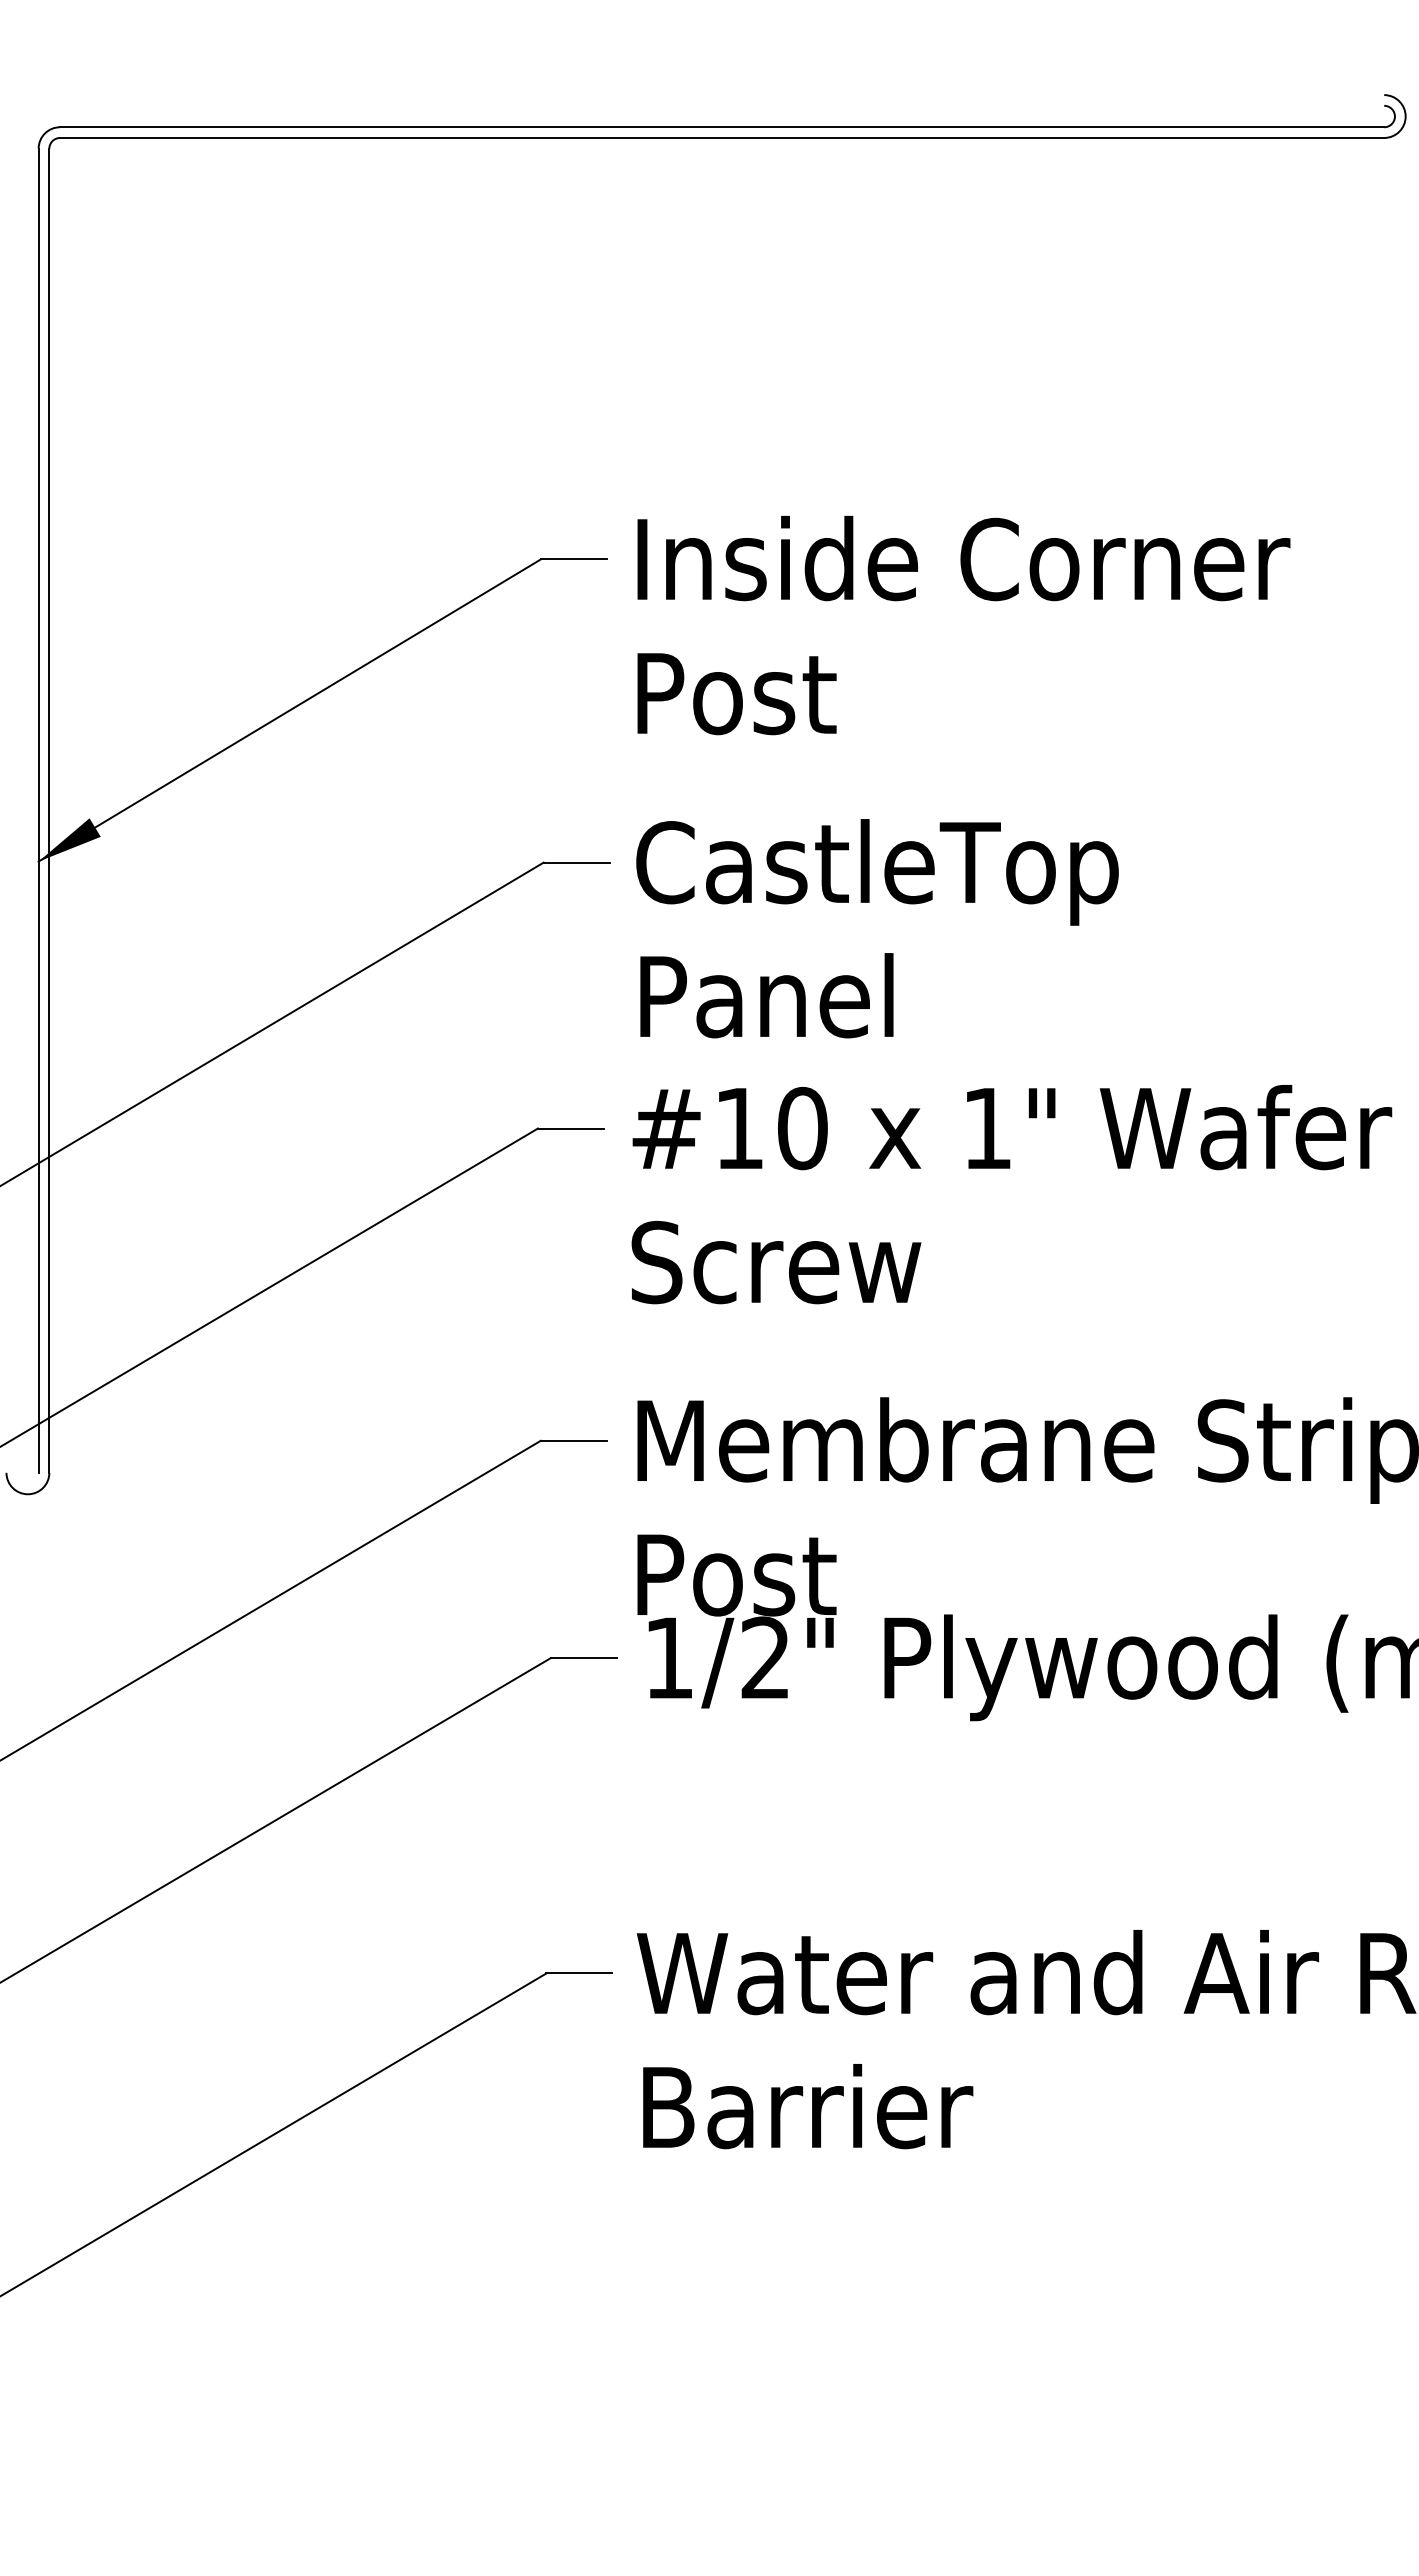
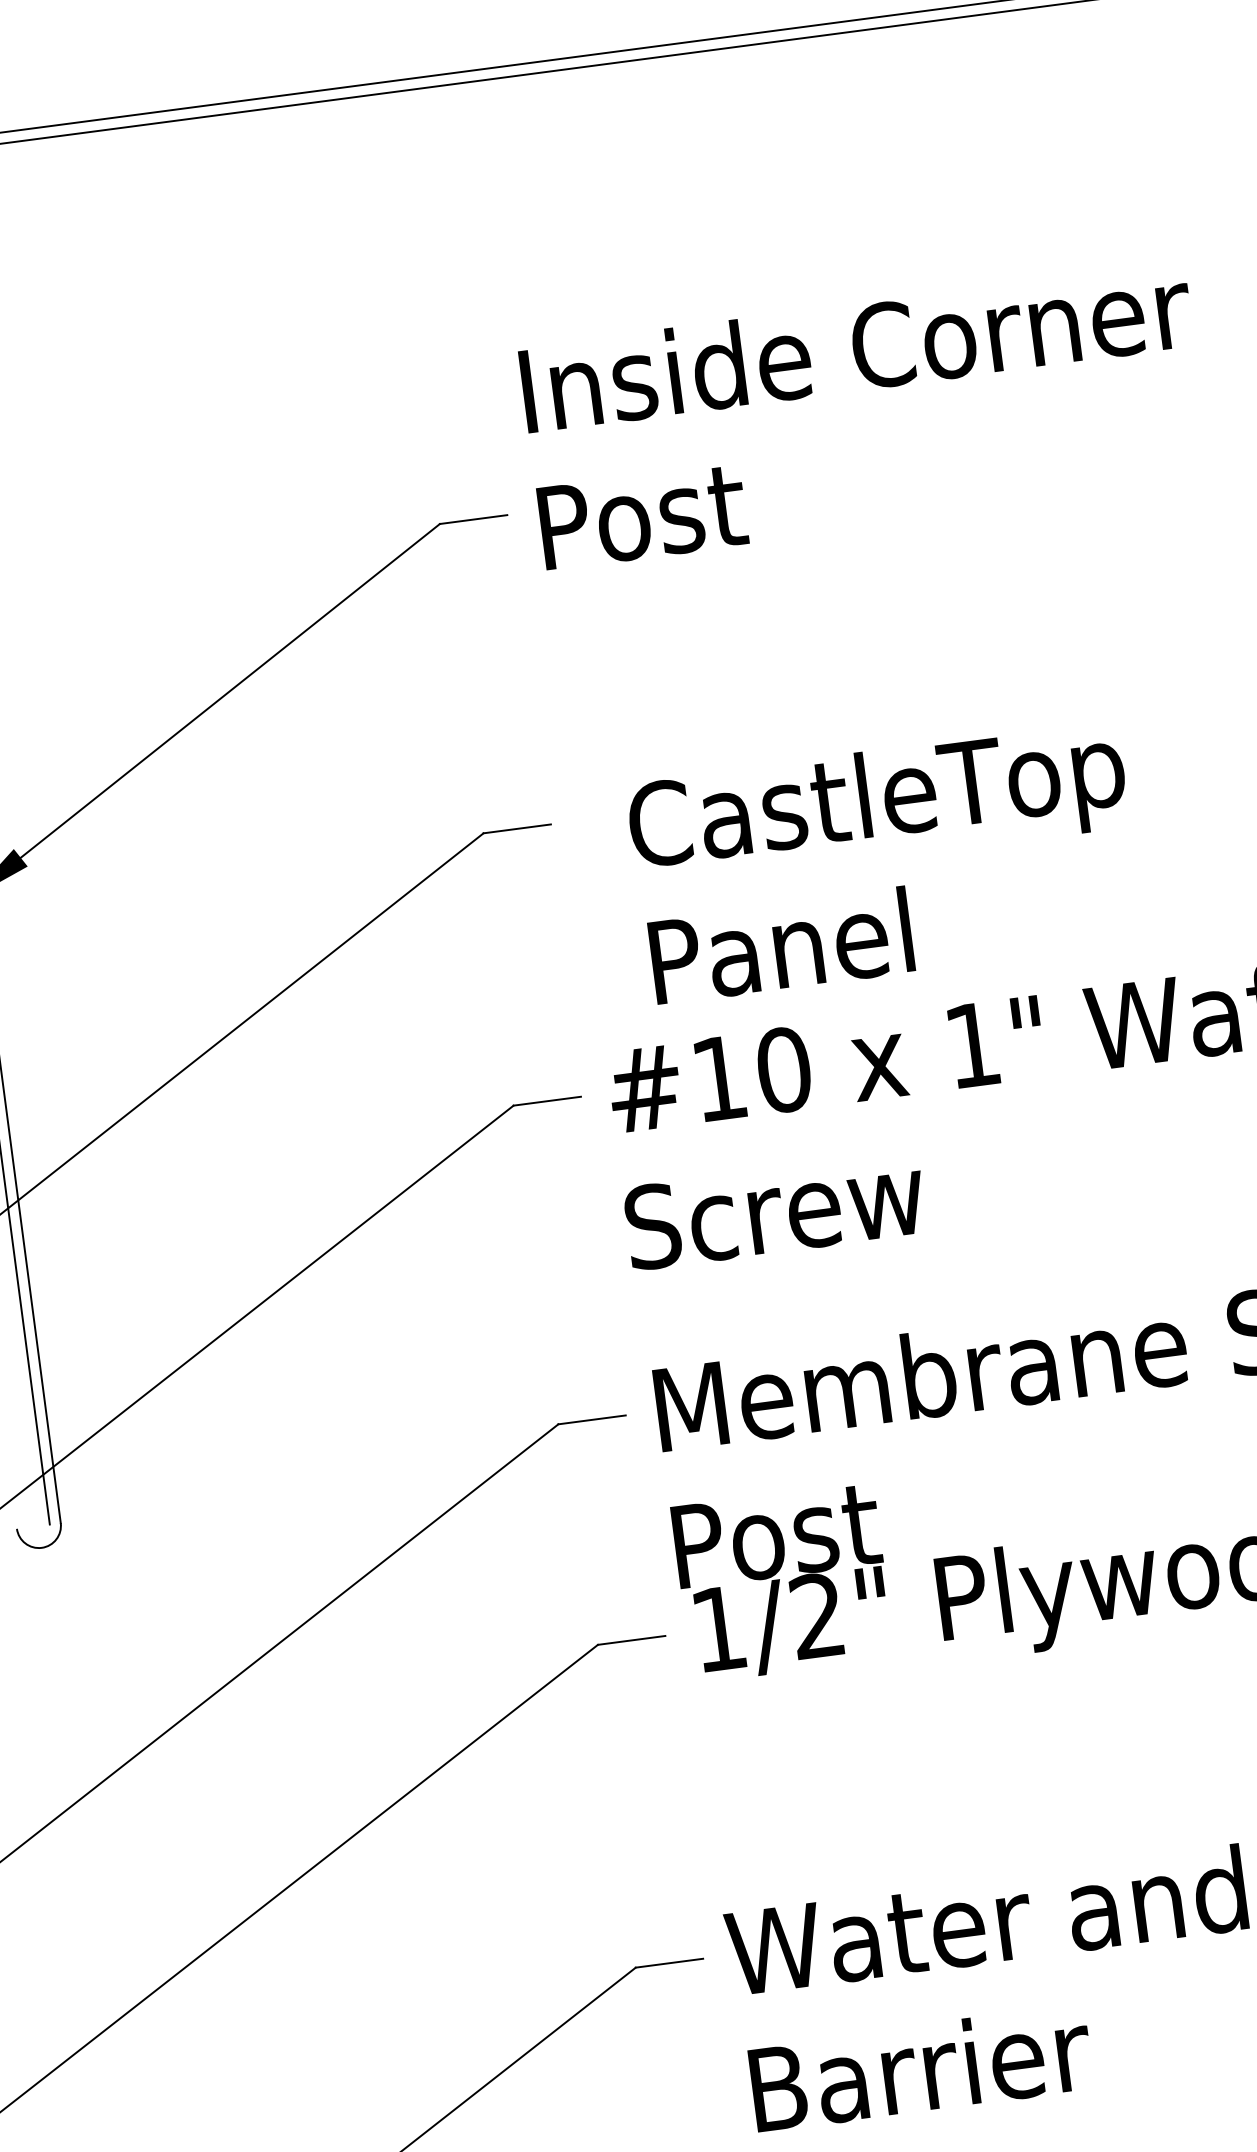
text: (963, 625) -> (864, 416), moved
text: (877, 928) -> (885, 862), moved

